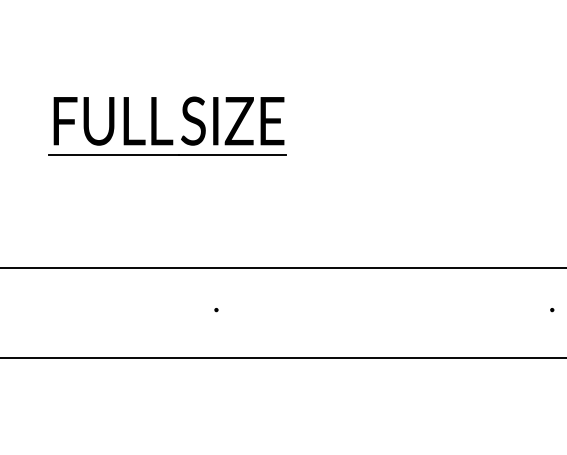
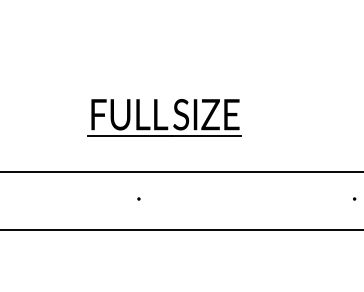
part: (156, 125) -> (157, 117), moved

